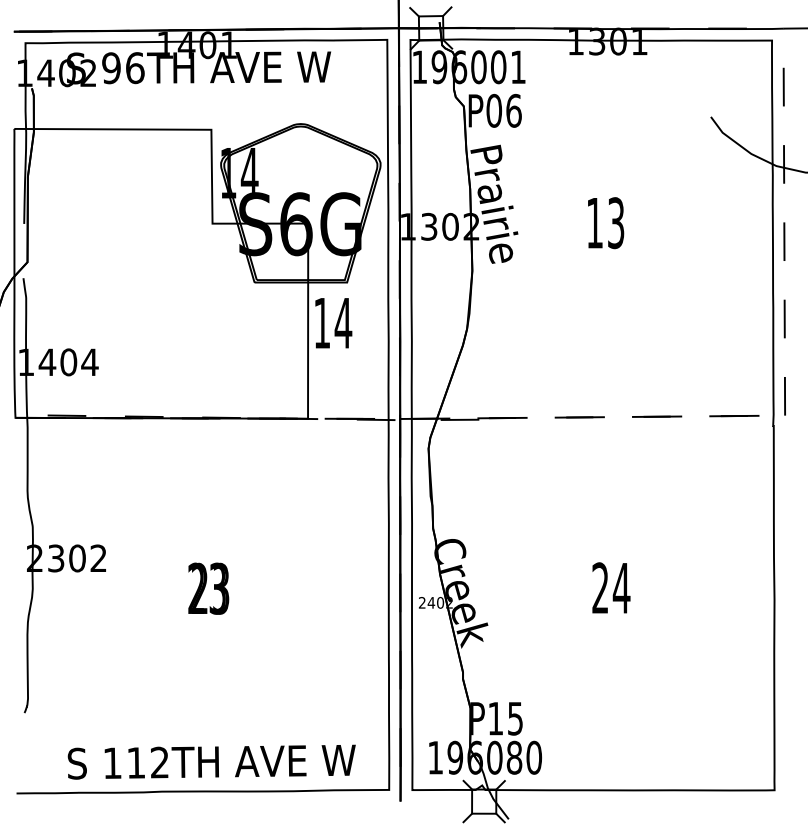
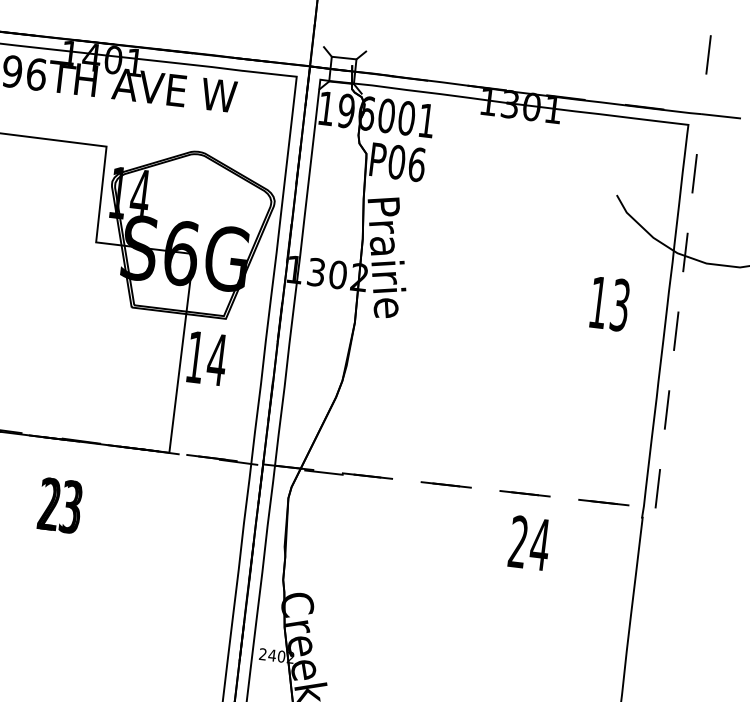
text: (606, 223) -> (610, 304), moved
text: (611, 587) -> (529, 542), moved
text: (208, 588) -> (60, 505), moved

